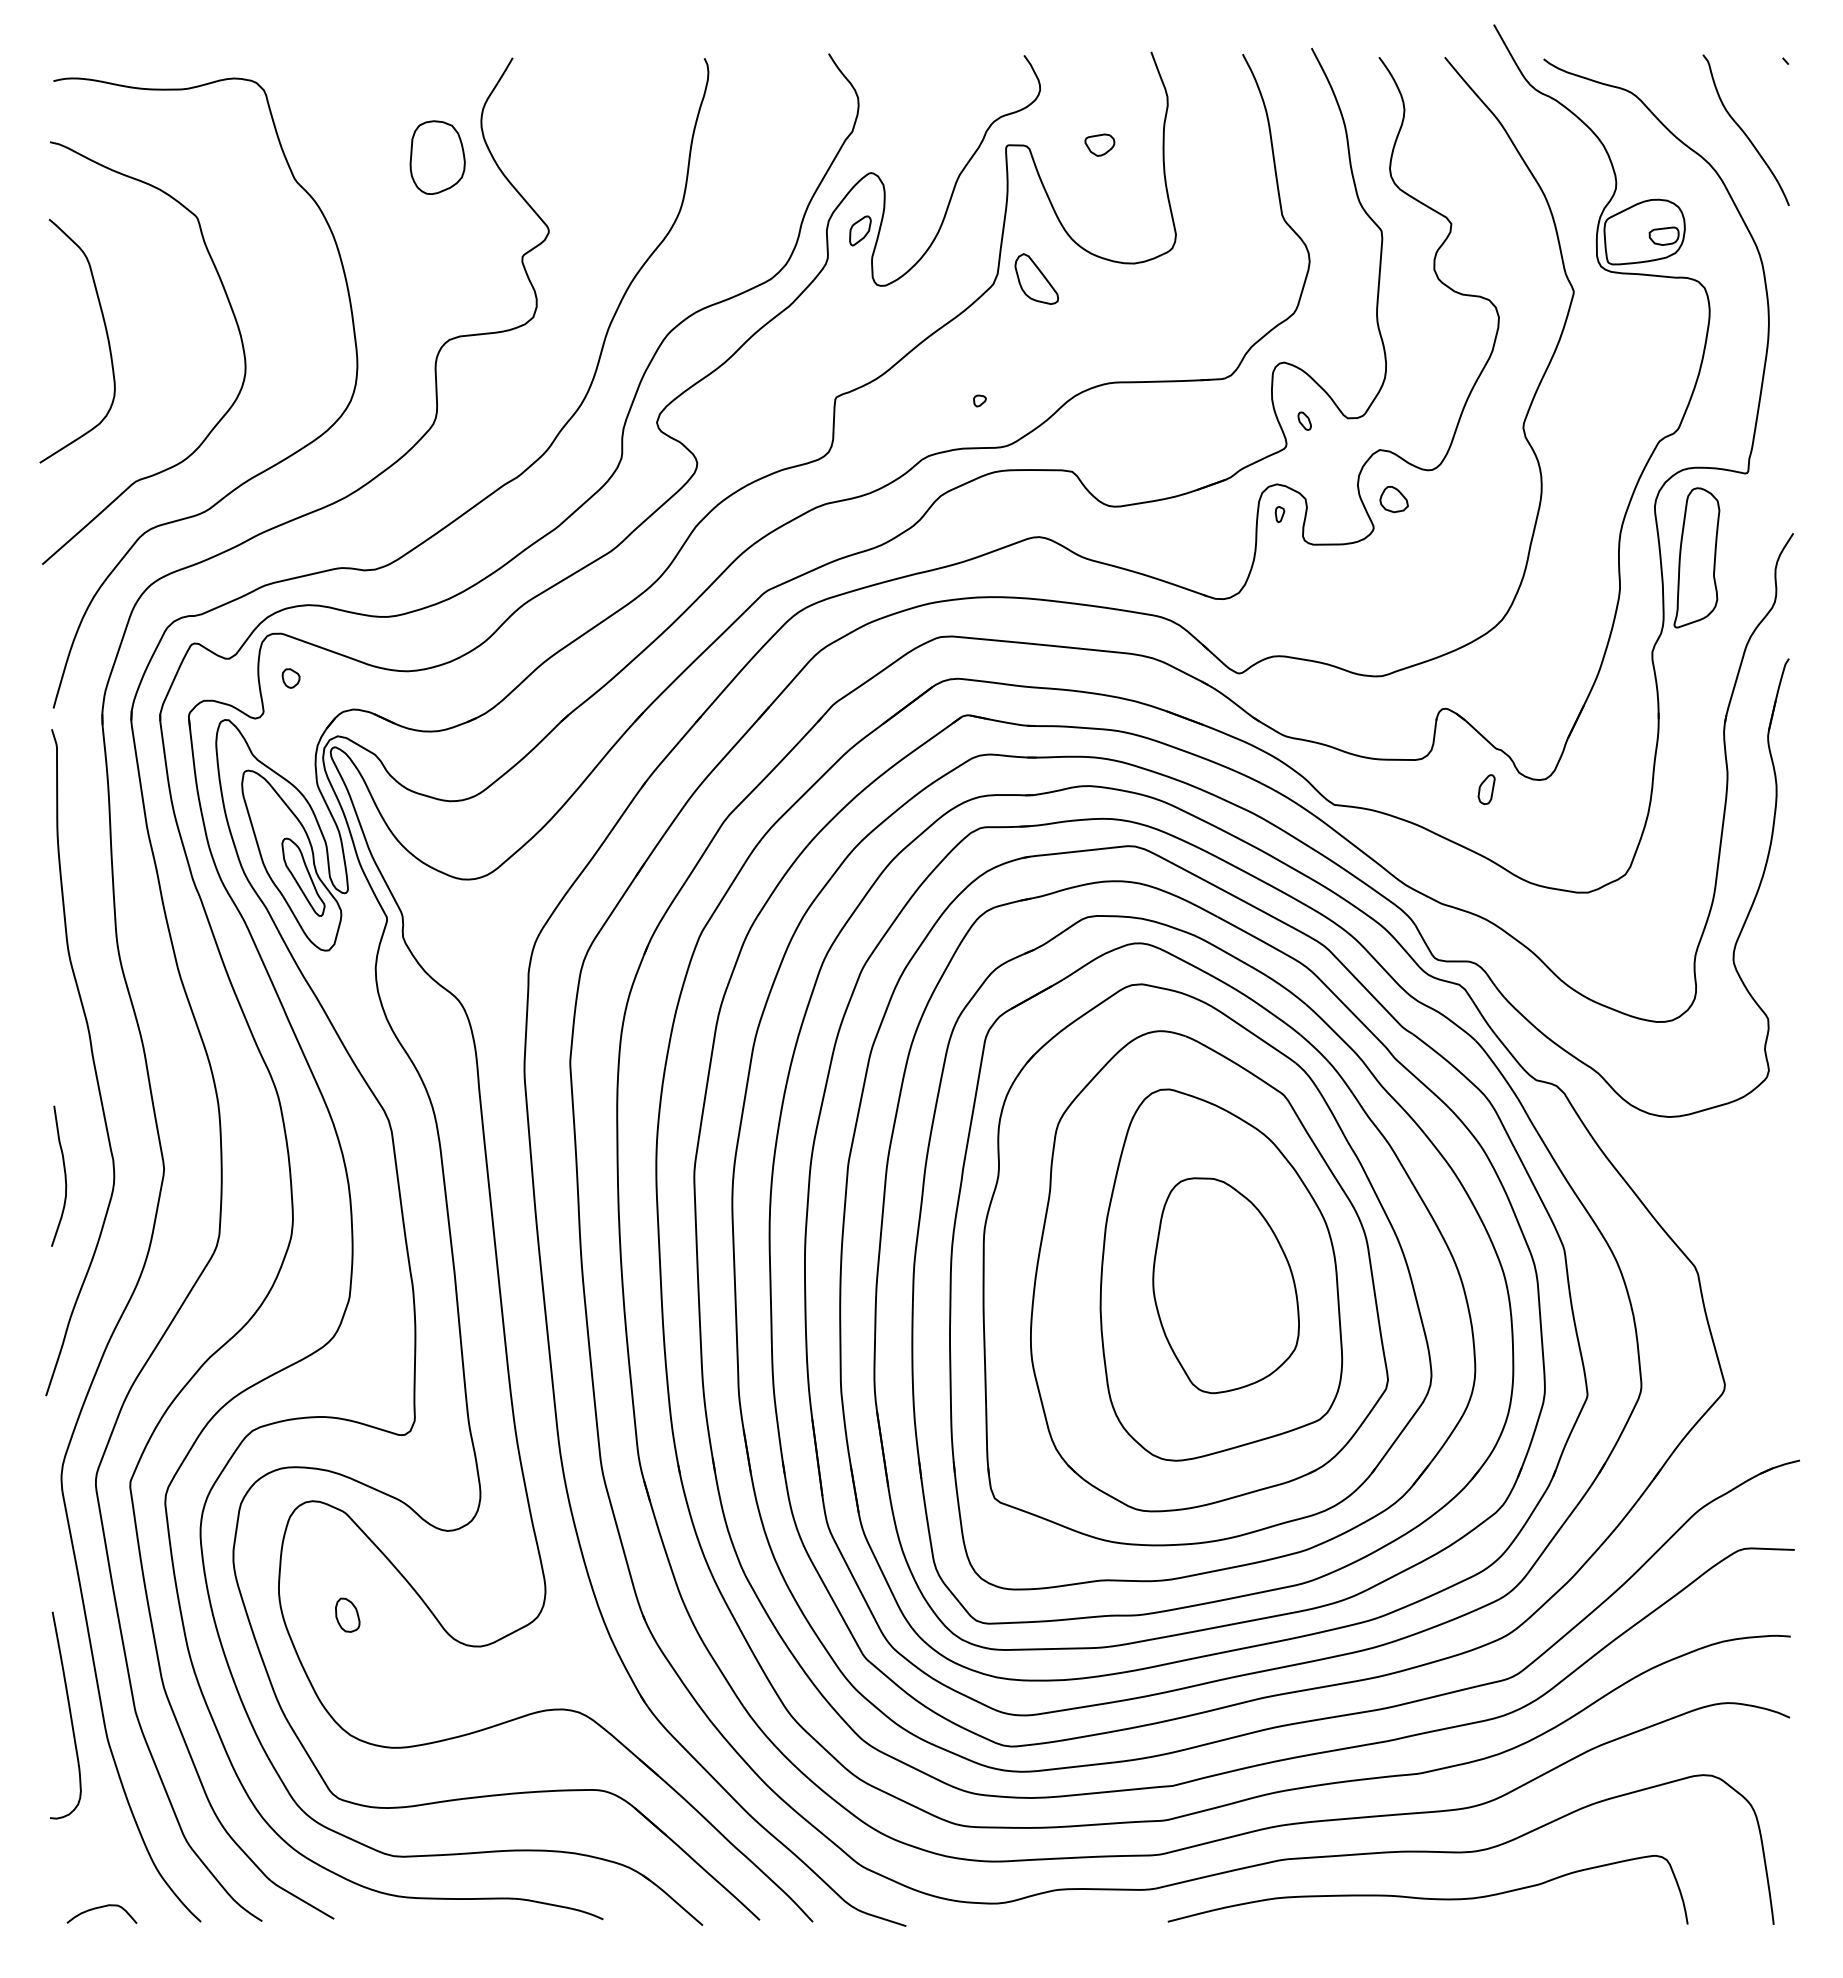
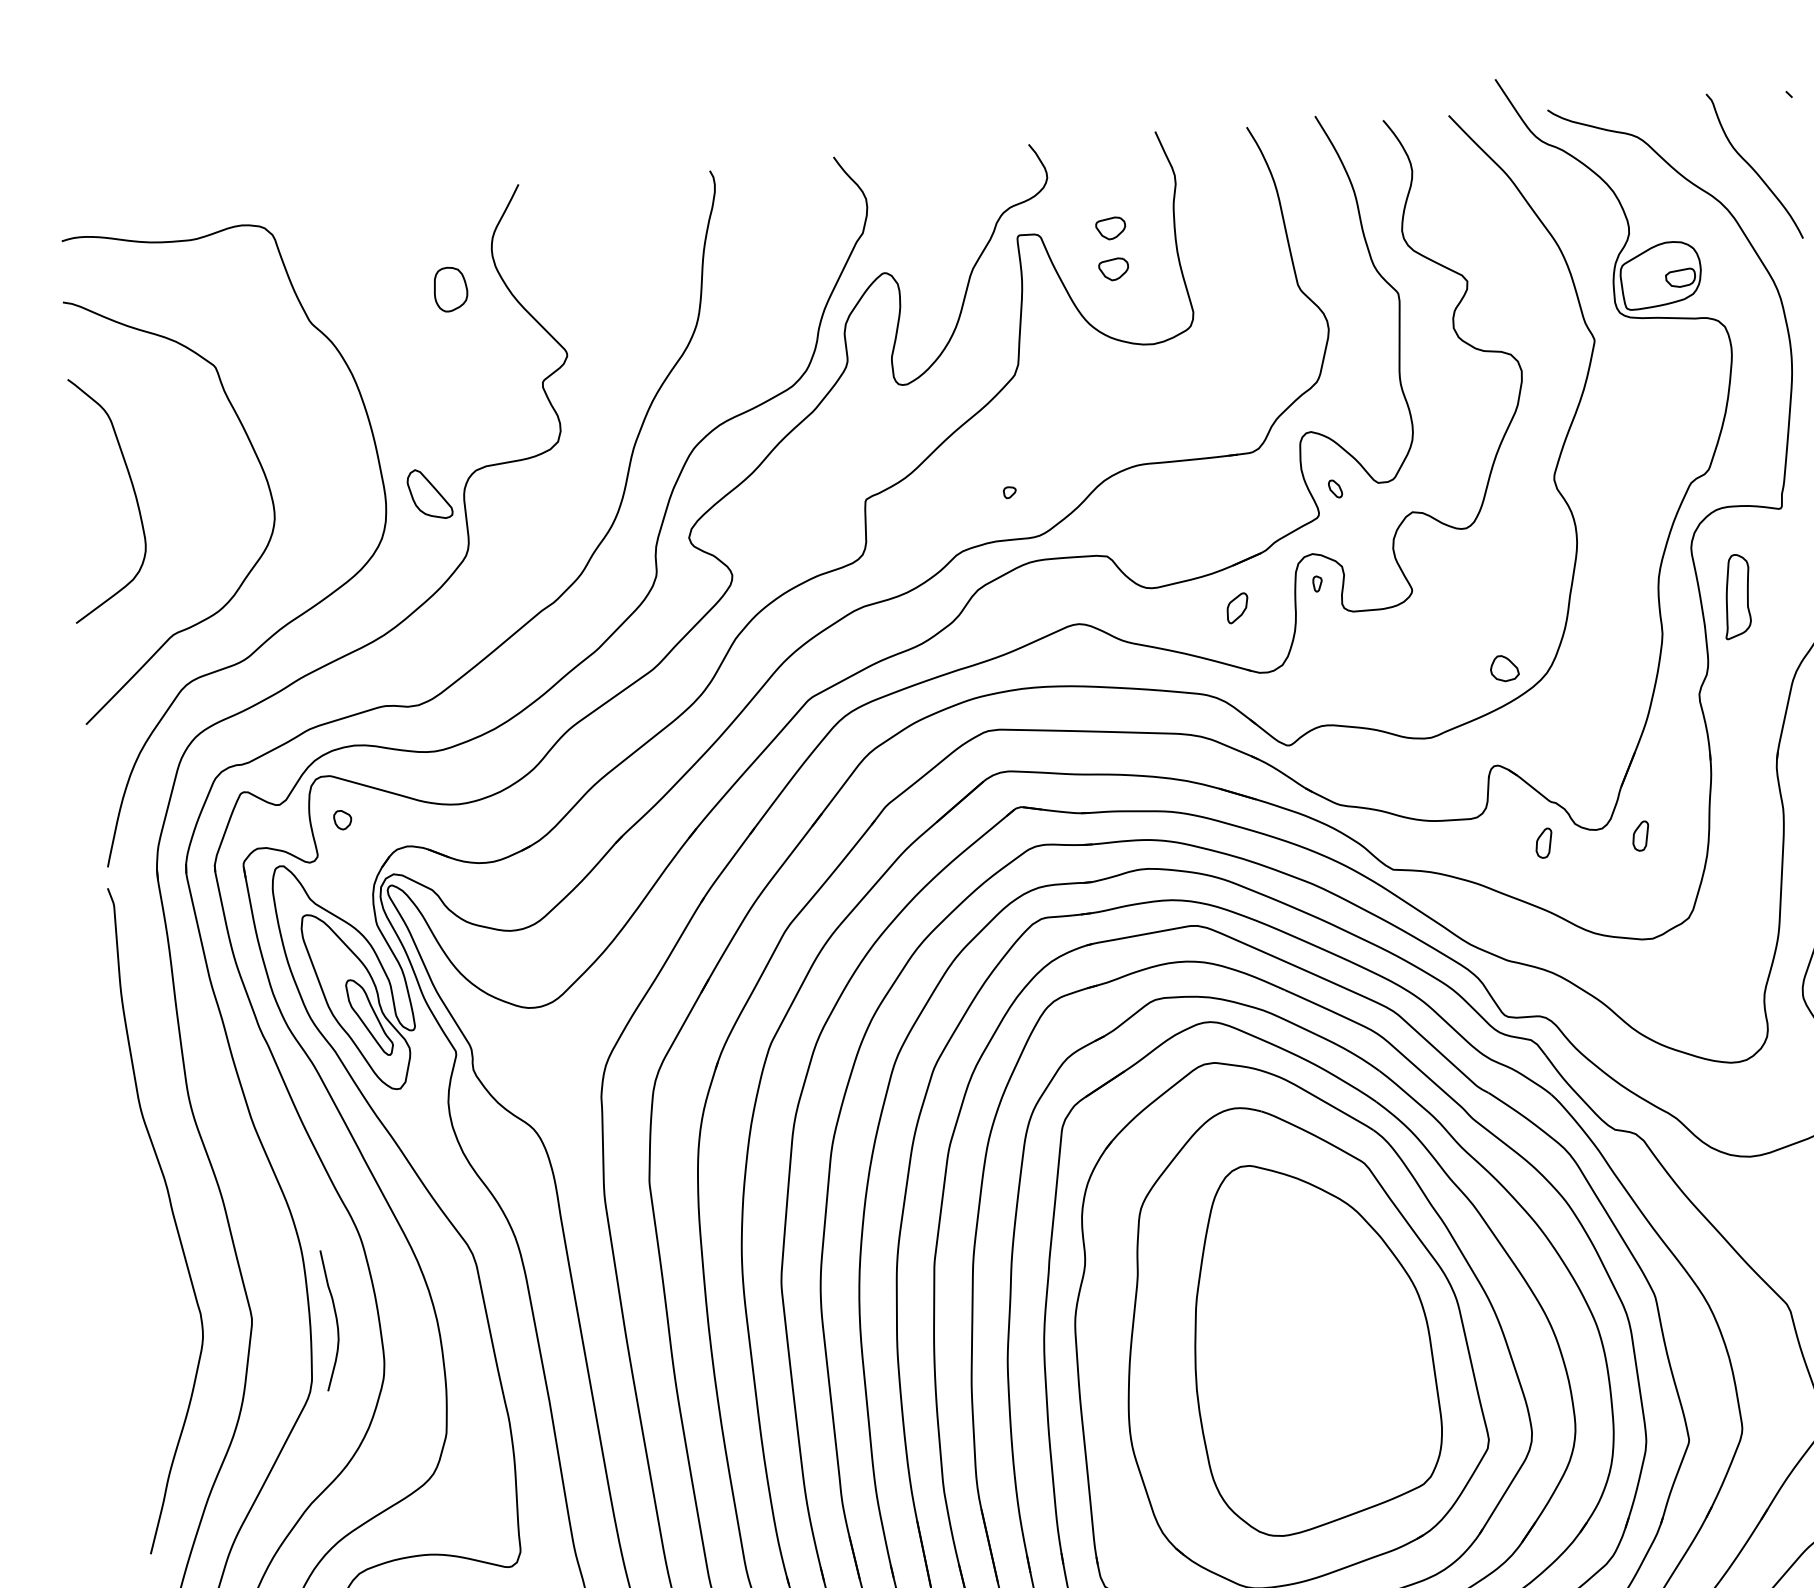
part: (437, 157) -> (450, 289), size x0.6
part: (1099, 185) -> (1113, 268), added
part: (860, 230) -> (1237, 607), moved
part: (1036, 278) -> (429, 493), moved
part: (1393, 499) -> (1504, 668), moved
part: (1696, 557) -> (1736, 596), size x0.6
part: (1583, 789) -> (1640, 836), added
curve: (64, 1175) -> (335, 1319), moved
part: (1225, 1285) -> (1319, 1357), removed

